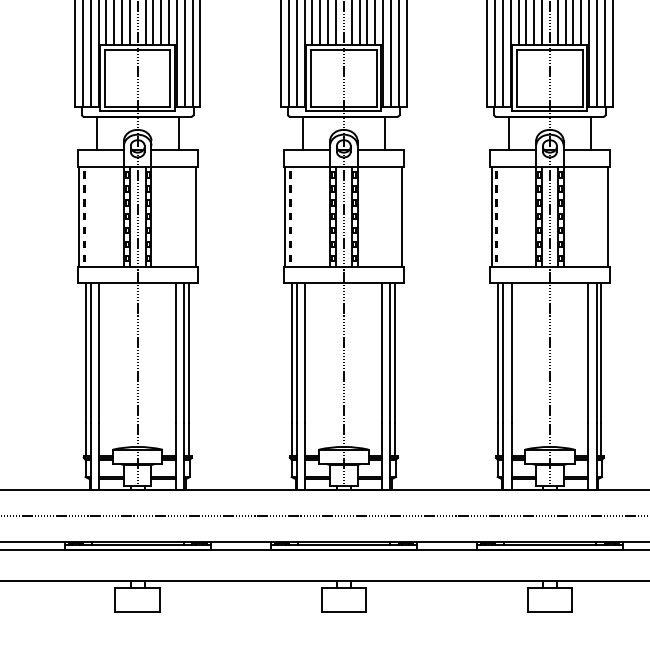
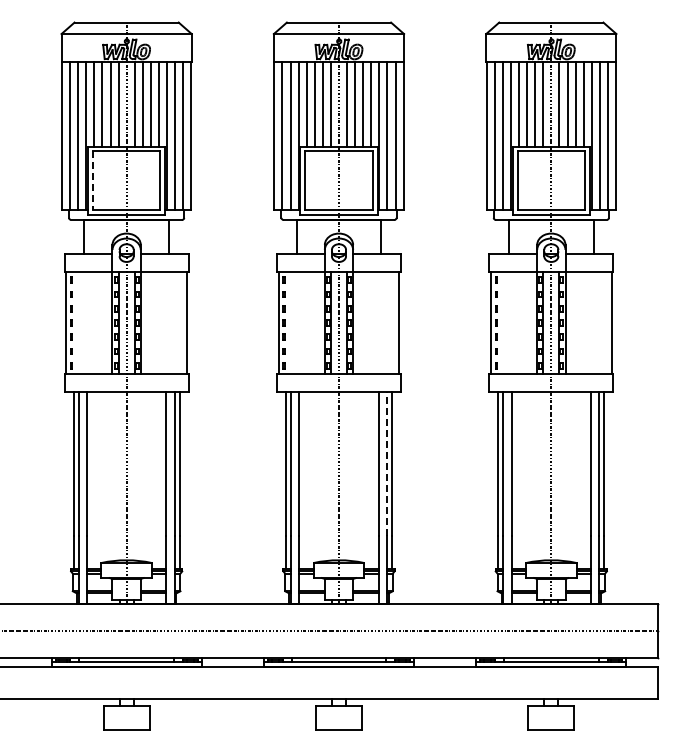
line: (104, 78) -> (92, 180), solid -> dashed
line: (390, 353) -> (387, 463), solid -> dashed

